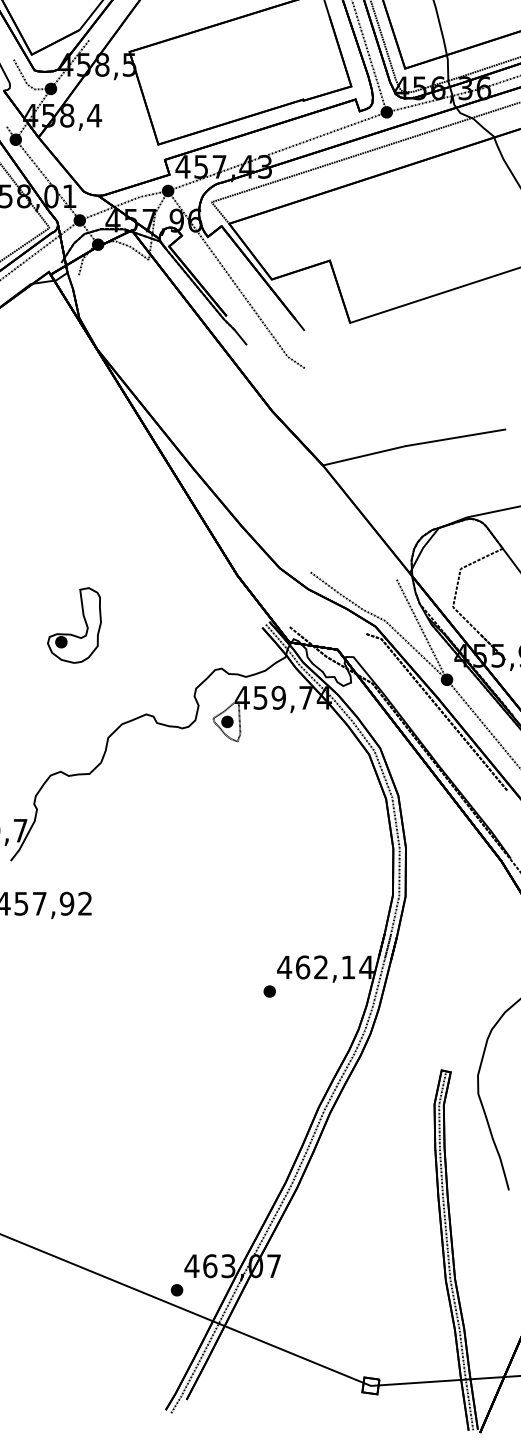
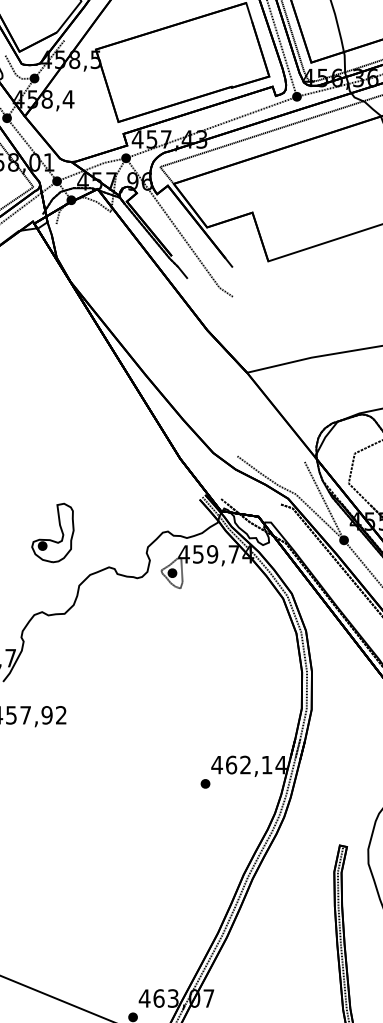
part: (70, 633) -> (49, 539), moved

